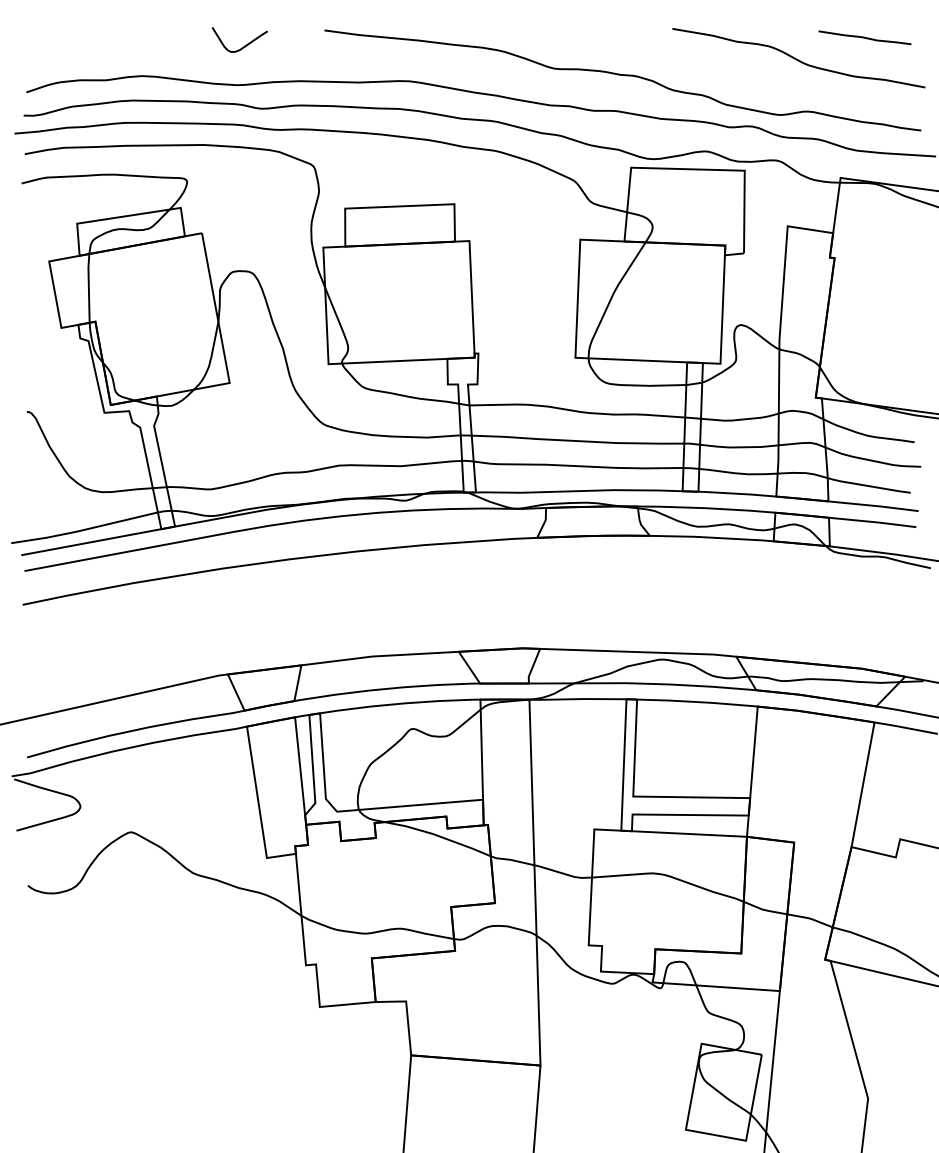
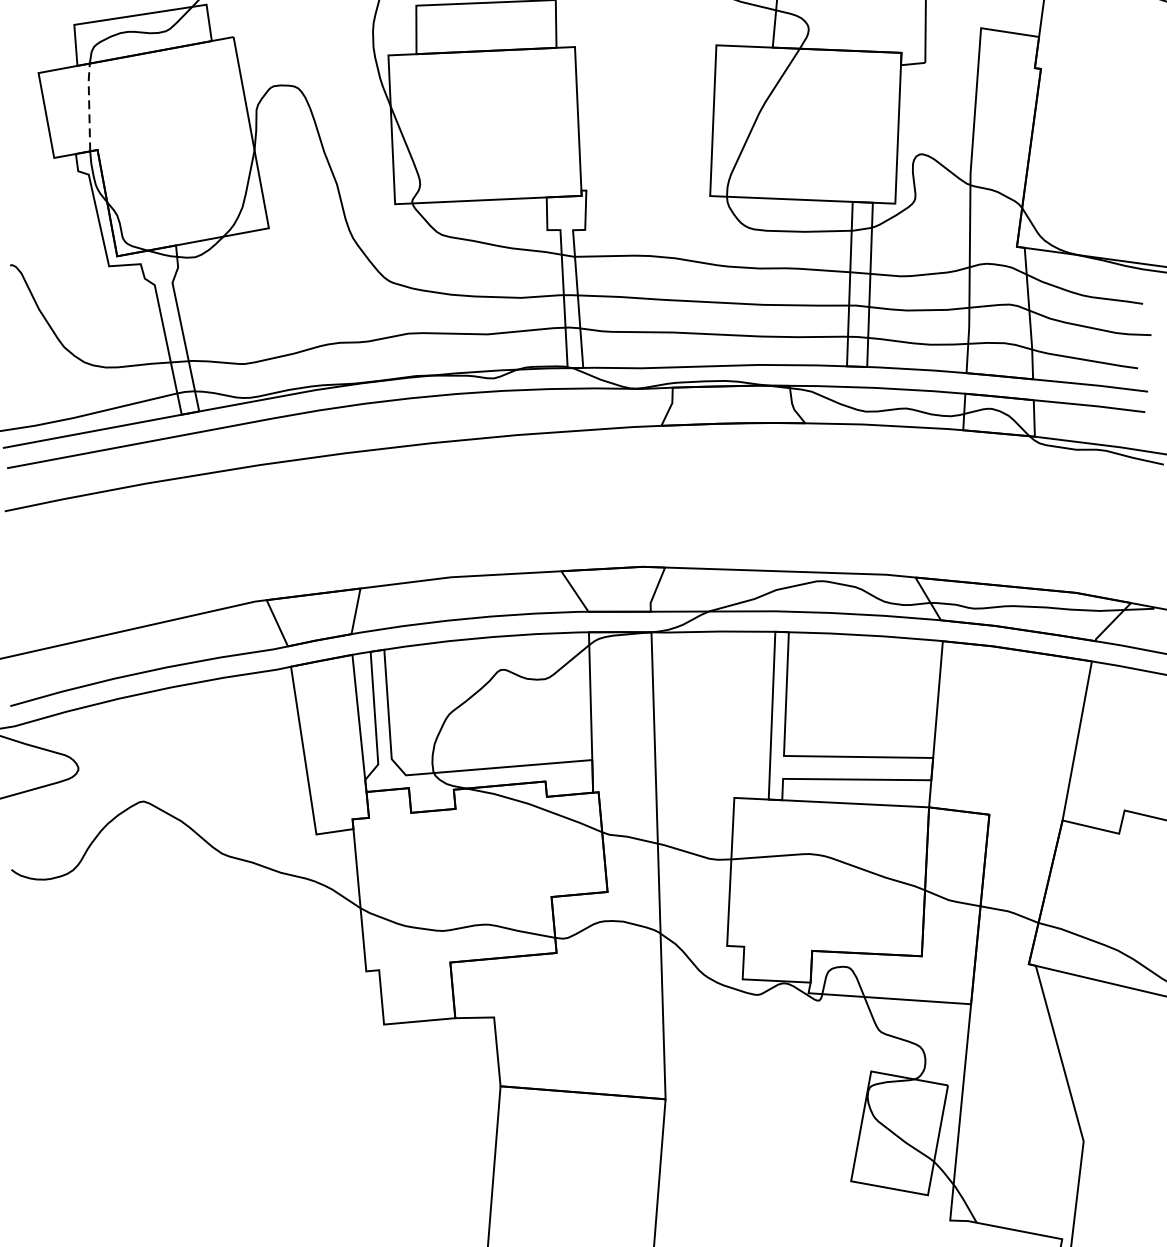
line: (88, 287) -> (88, 106), solid -> dashed

